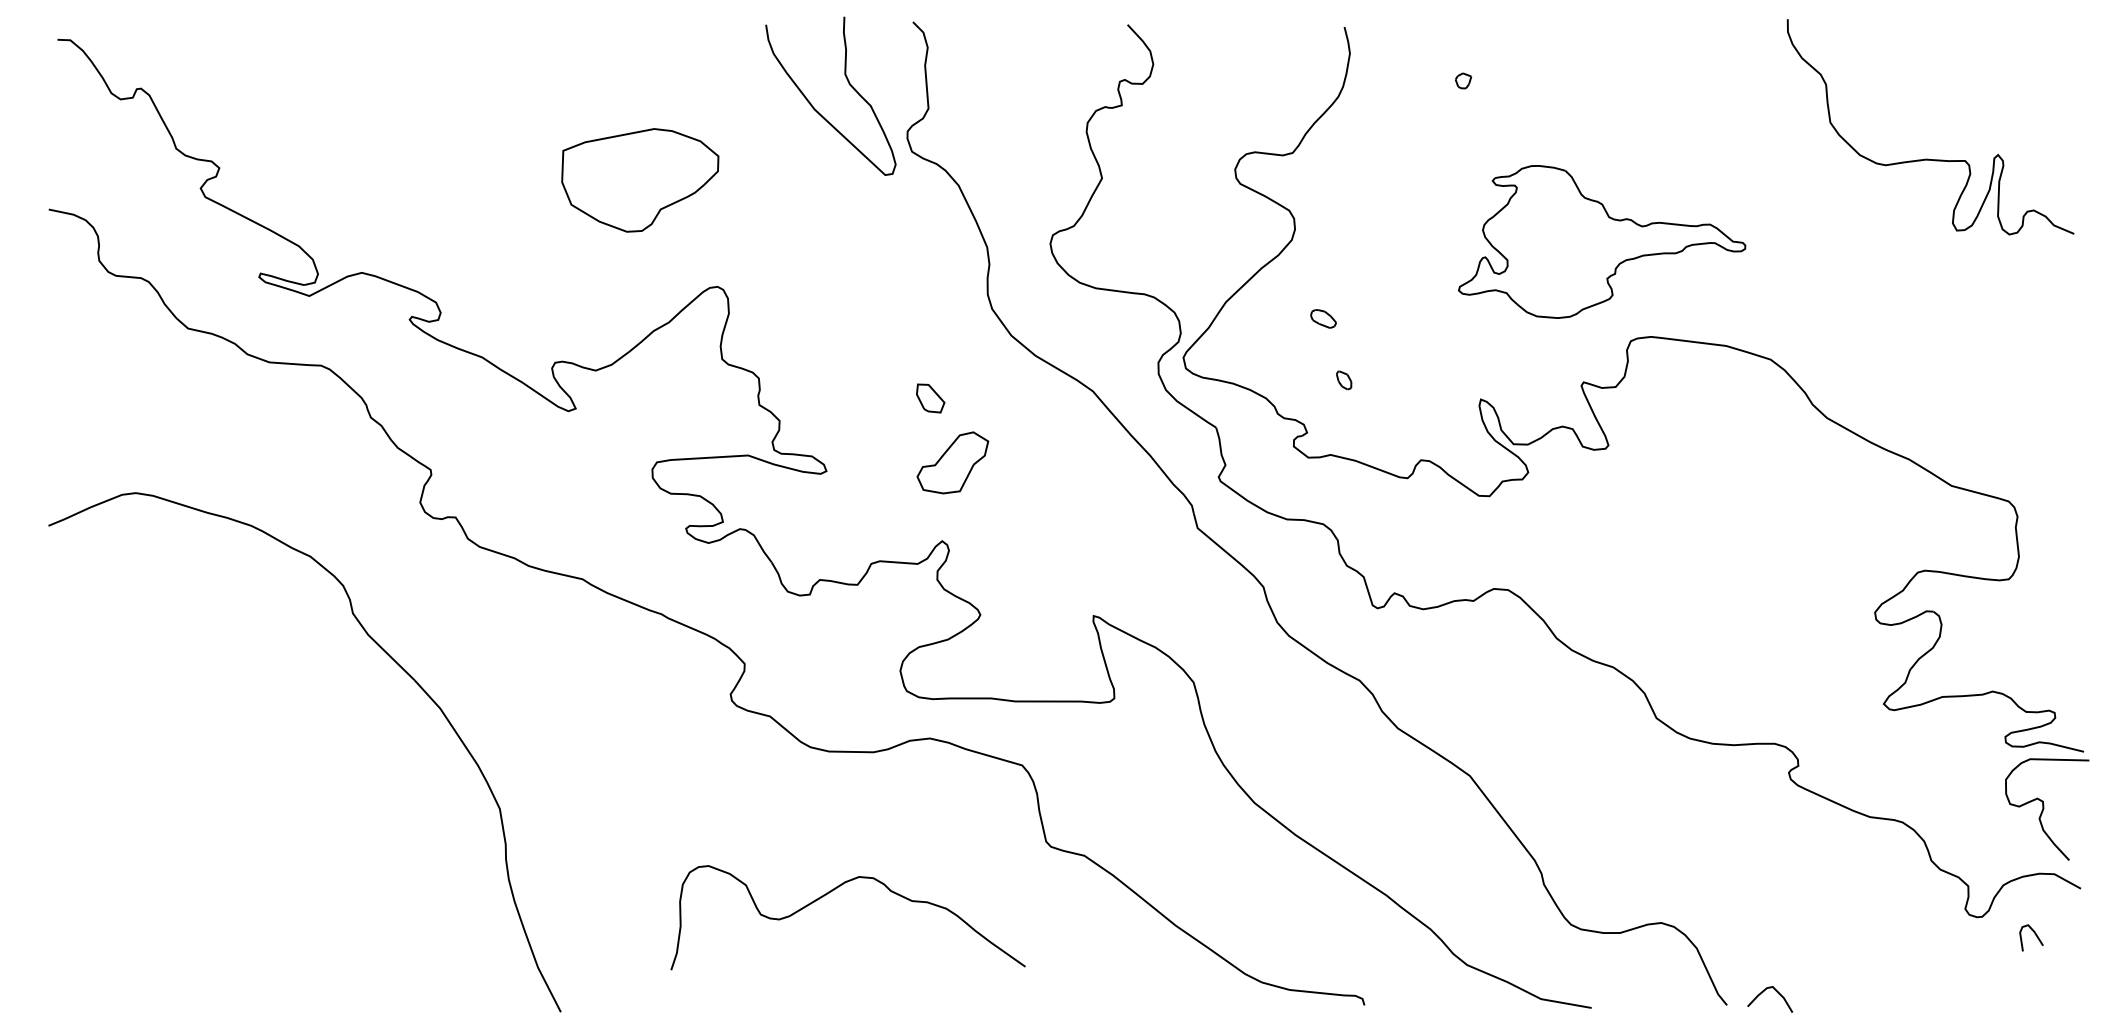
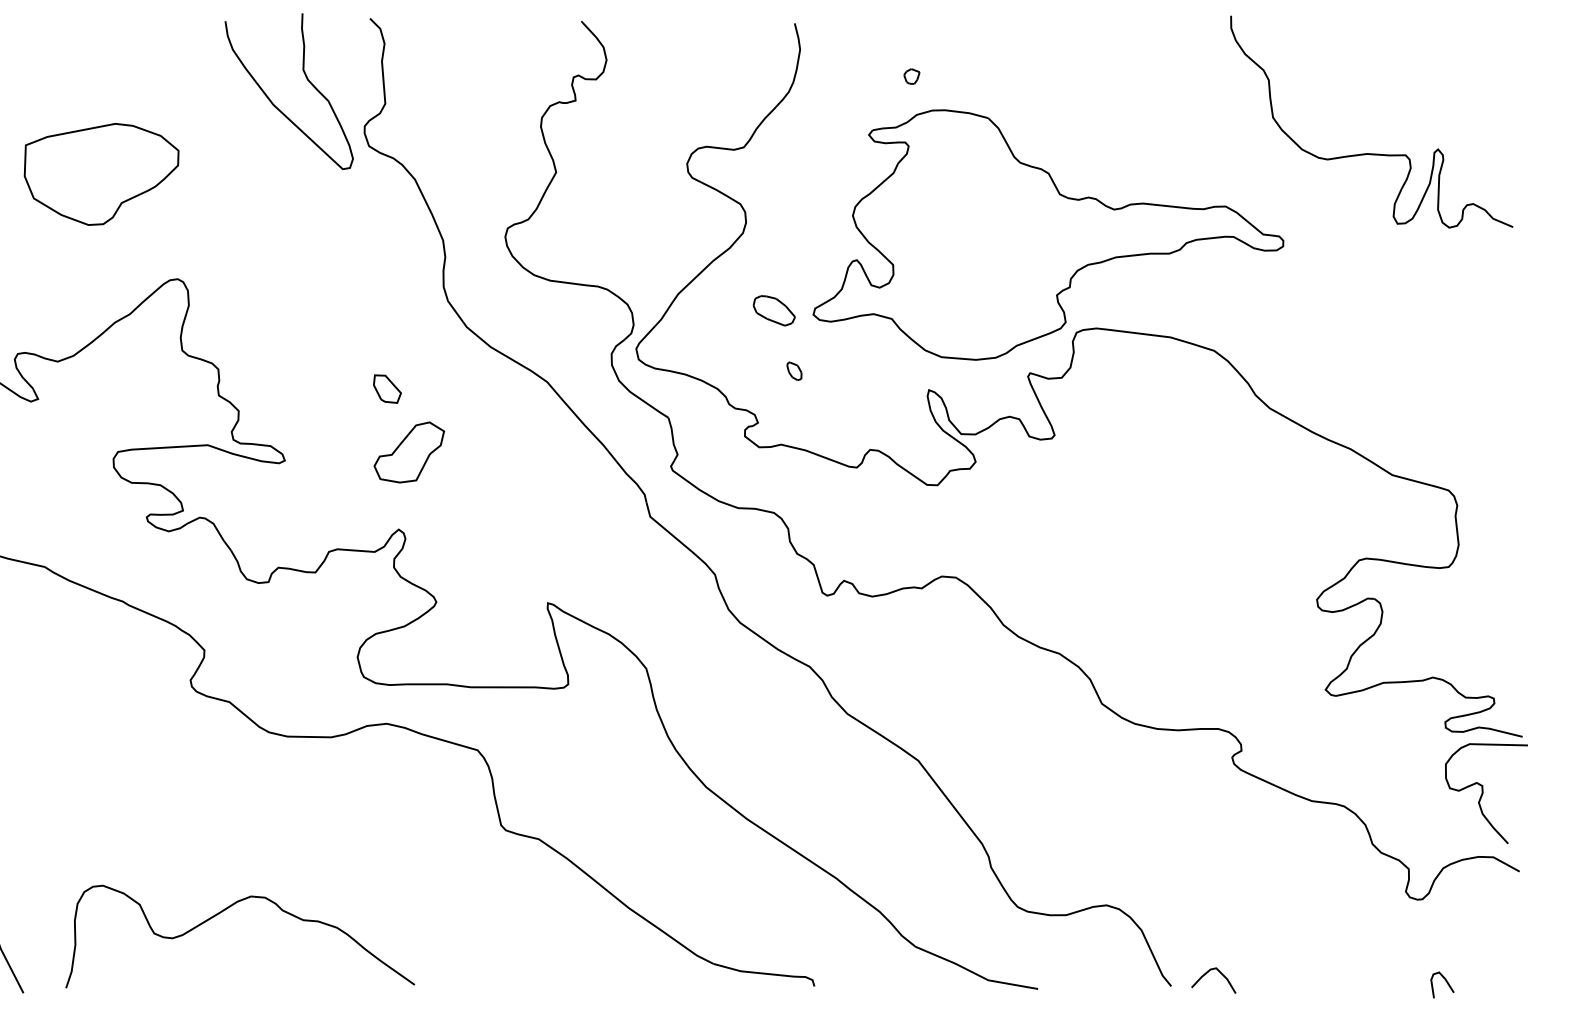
part: (1601, 241) -> (1047, 234), size x1.67
part: (1323, 318) -> (774, 310), size x1.67
curve: (831, 892) -> (223, 911), moved
curve: (2034, 934) -> (1445, 981), moved

